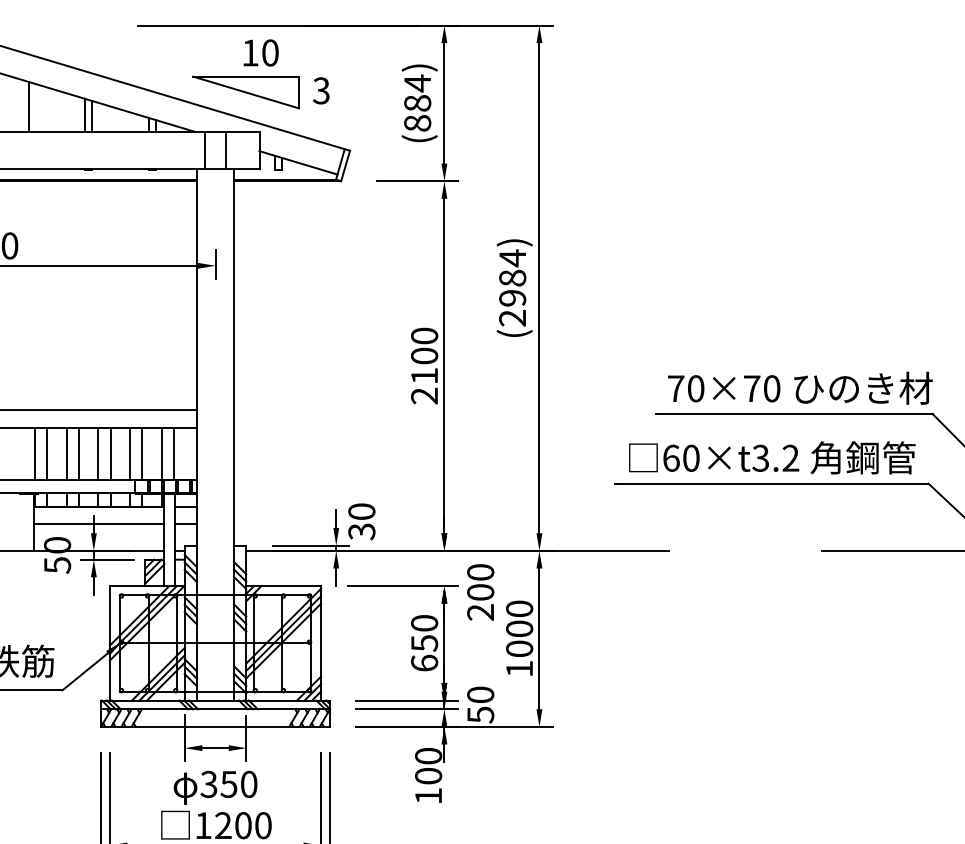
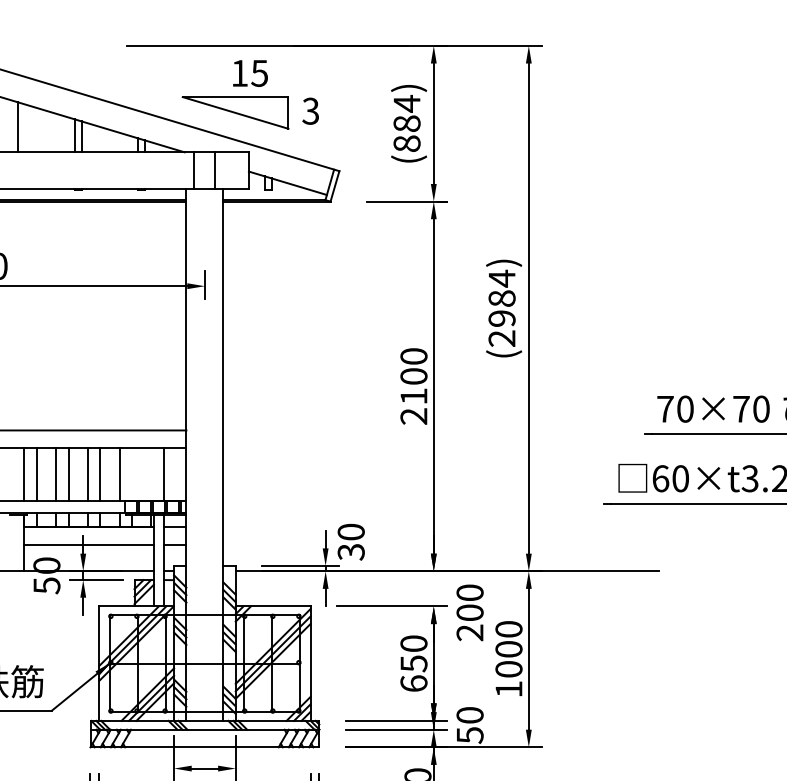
text: (269, 52) -> (258, 72), 10 -> 15
line: (142, 453) -> (131, 473), removed
line: (161, 453) -> (150, 473), removed

